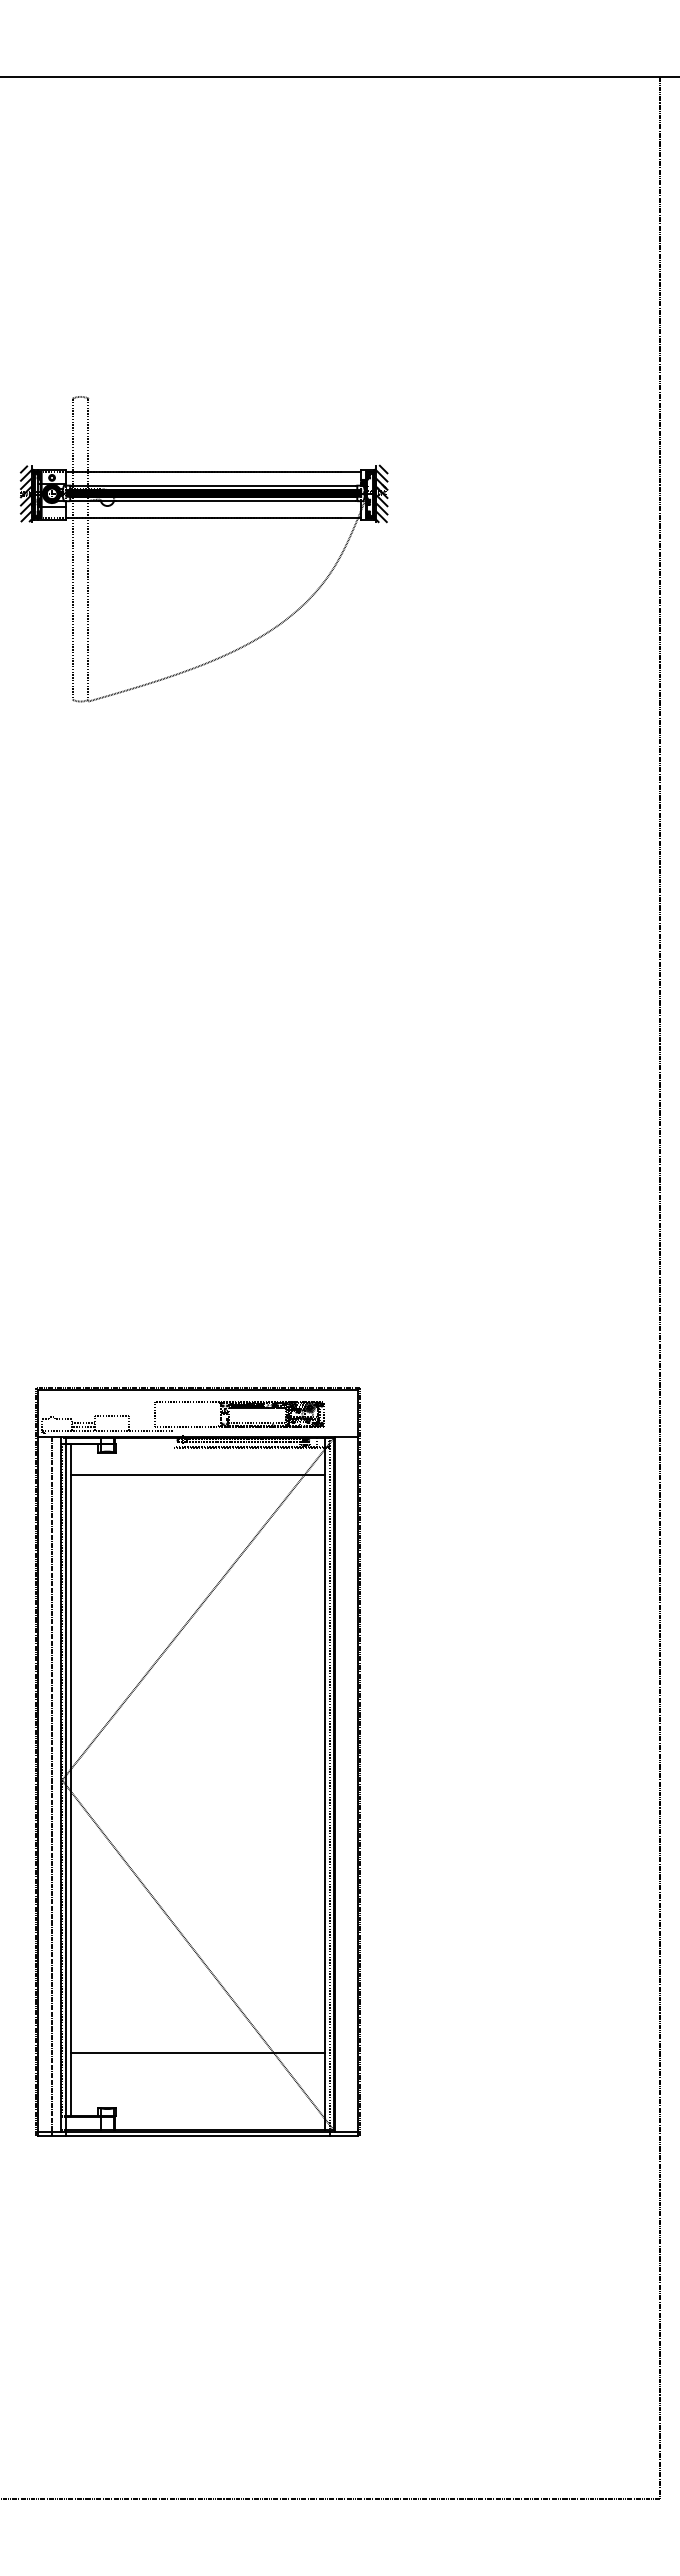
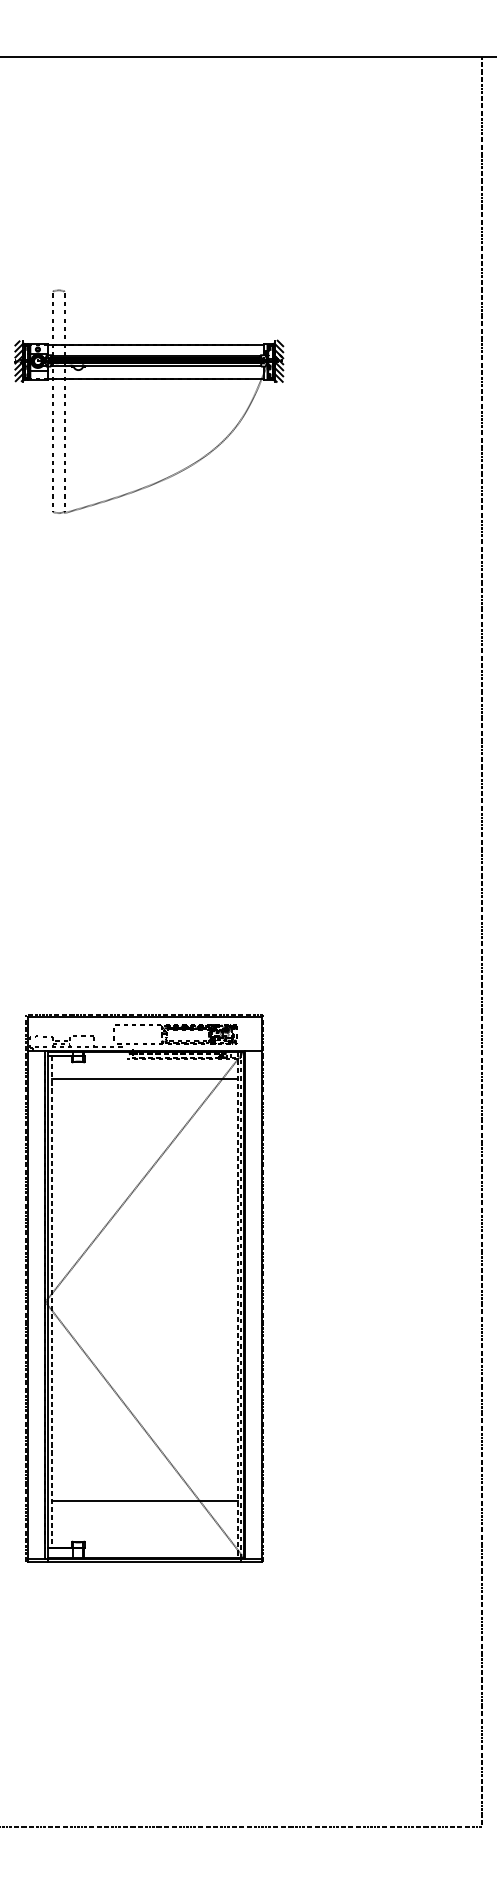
line: (71, 1780) -> (52, 1302), solid -> dashed
line: (325, 1784) -> (237, 1305), solid -> dashed
line: (52, 1786) -> (38, 1306), removed

